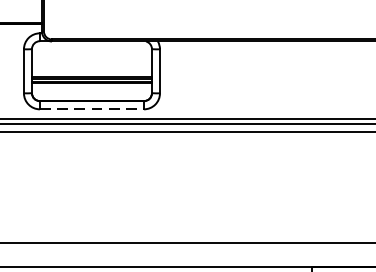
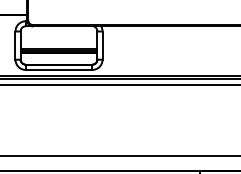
line: (92, 108) -> (59, 69), dashed -> solid

